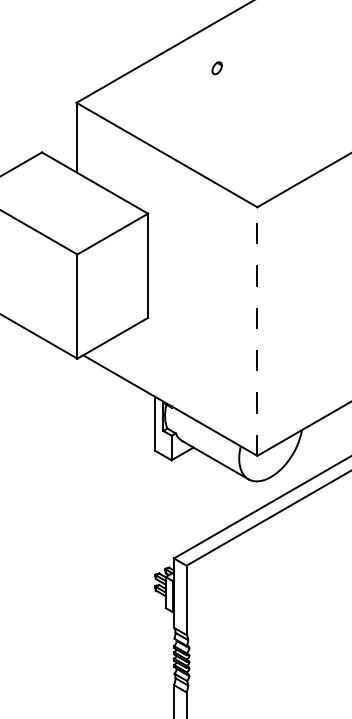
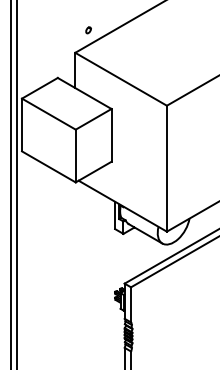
part: (217, 68) -> (88, 30), moved
line: (256, 331) -> (166, 168), dashed -> solid

